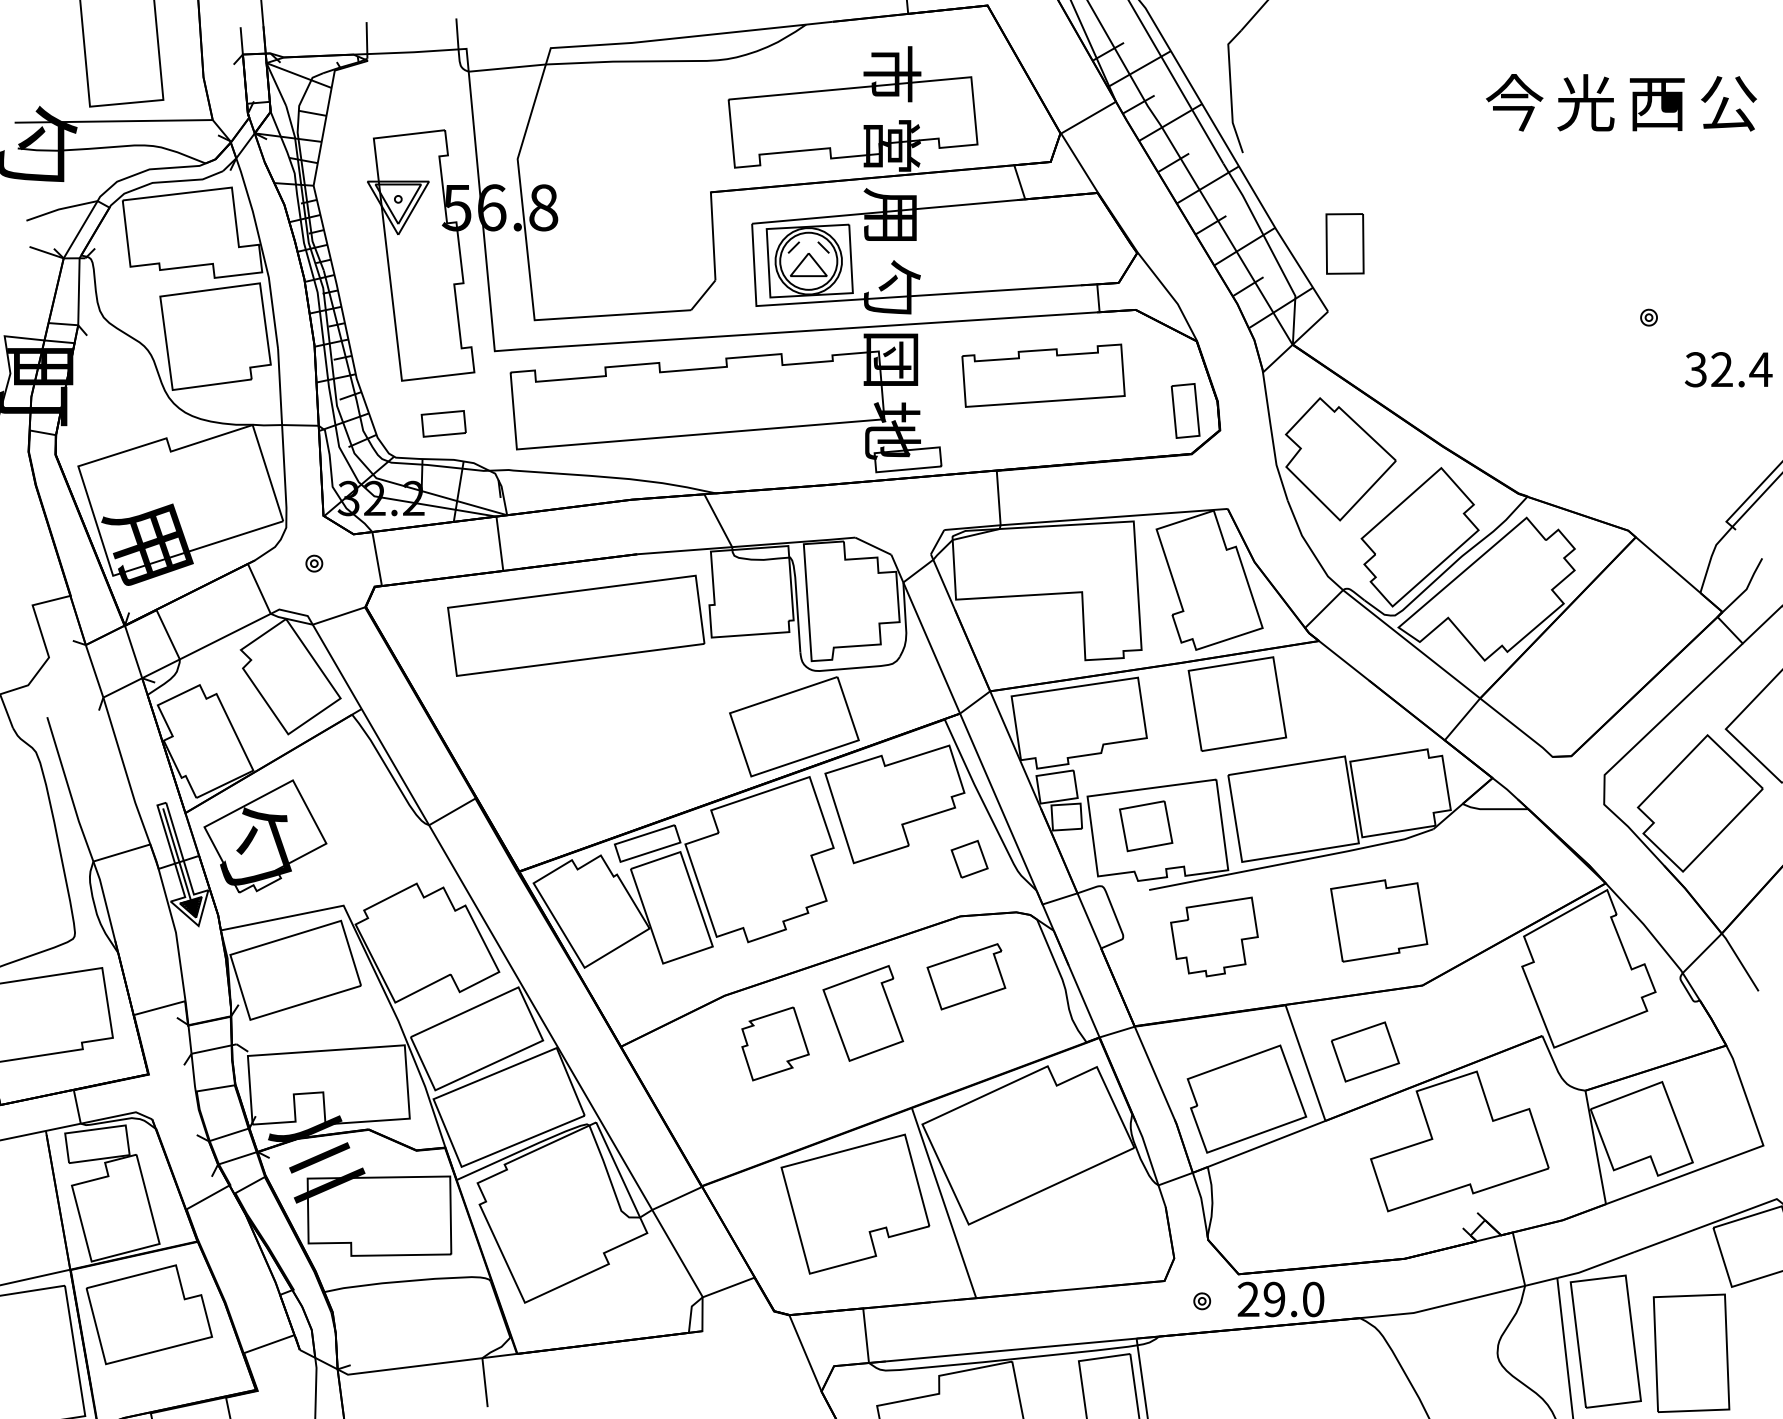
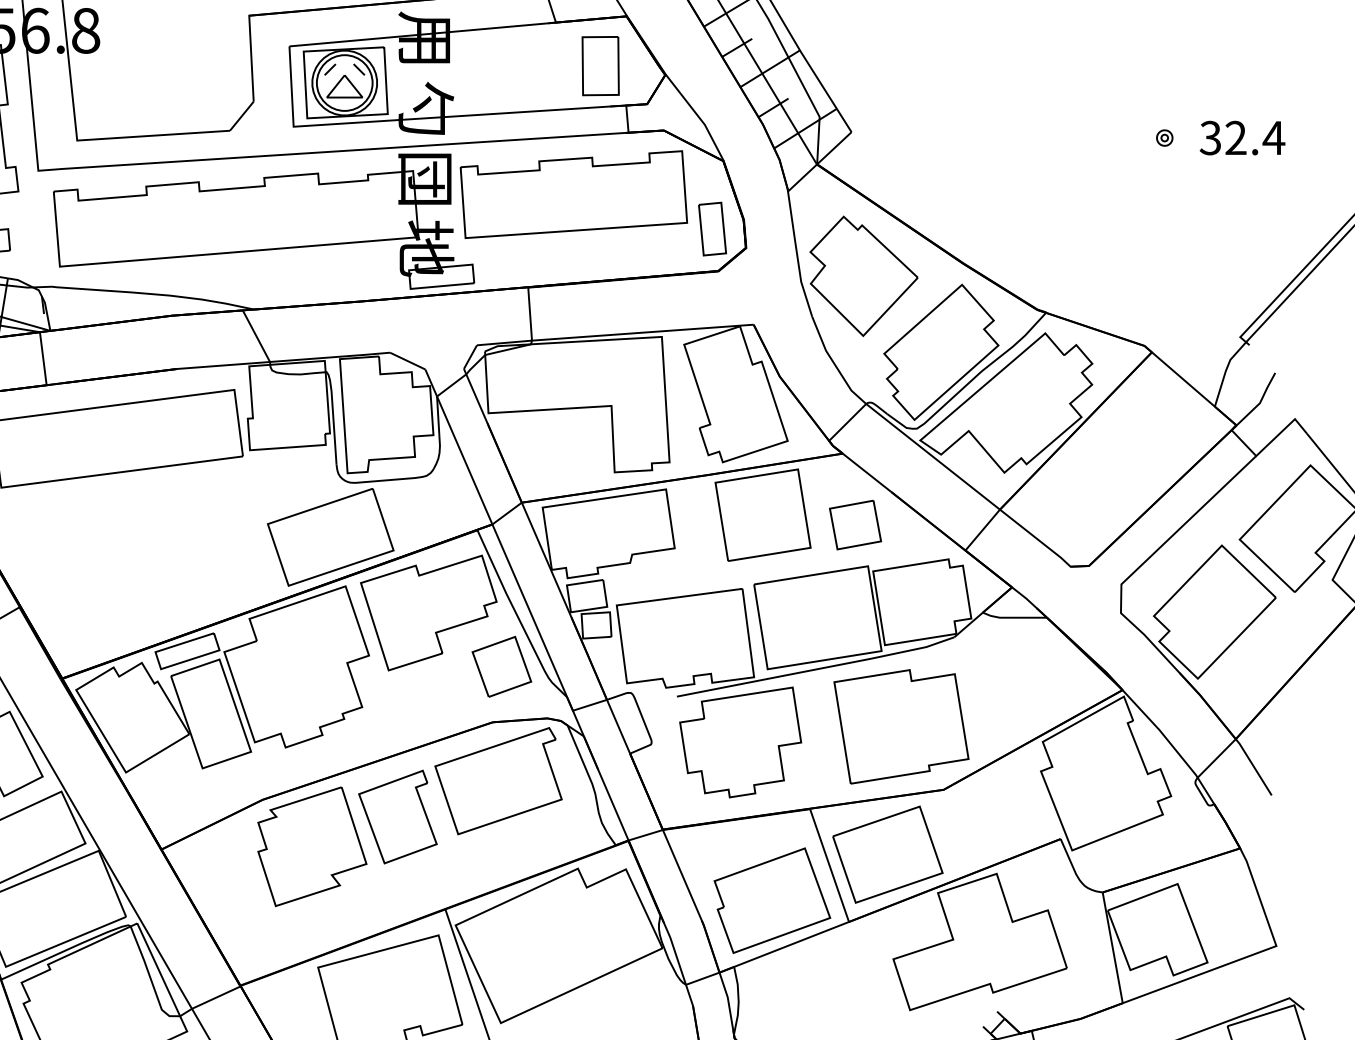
part: (1344, 243) -> (600, 65), moved
text: (1728, 369) -> (1242, 137), moved
part: (1043, 375) -> (573, 194), size x1.43
part: (1146, 826) -> (855, 525), moved
part: (969, 858) -> (501, 665), size x1.67
part: (1378, 920) -> (900, 726), size x1.43
part: (1214, 936) -> (740, 741), size x1.43
part: (966, 976) -> (498, 781), size x1.67
part: (775, 1043) -> (312, 846), size x1.67
part: (1365, 1051) -> (888, 854), size x1.67

